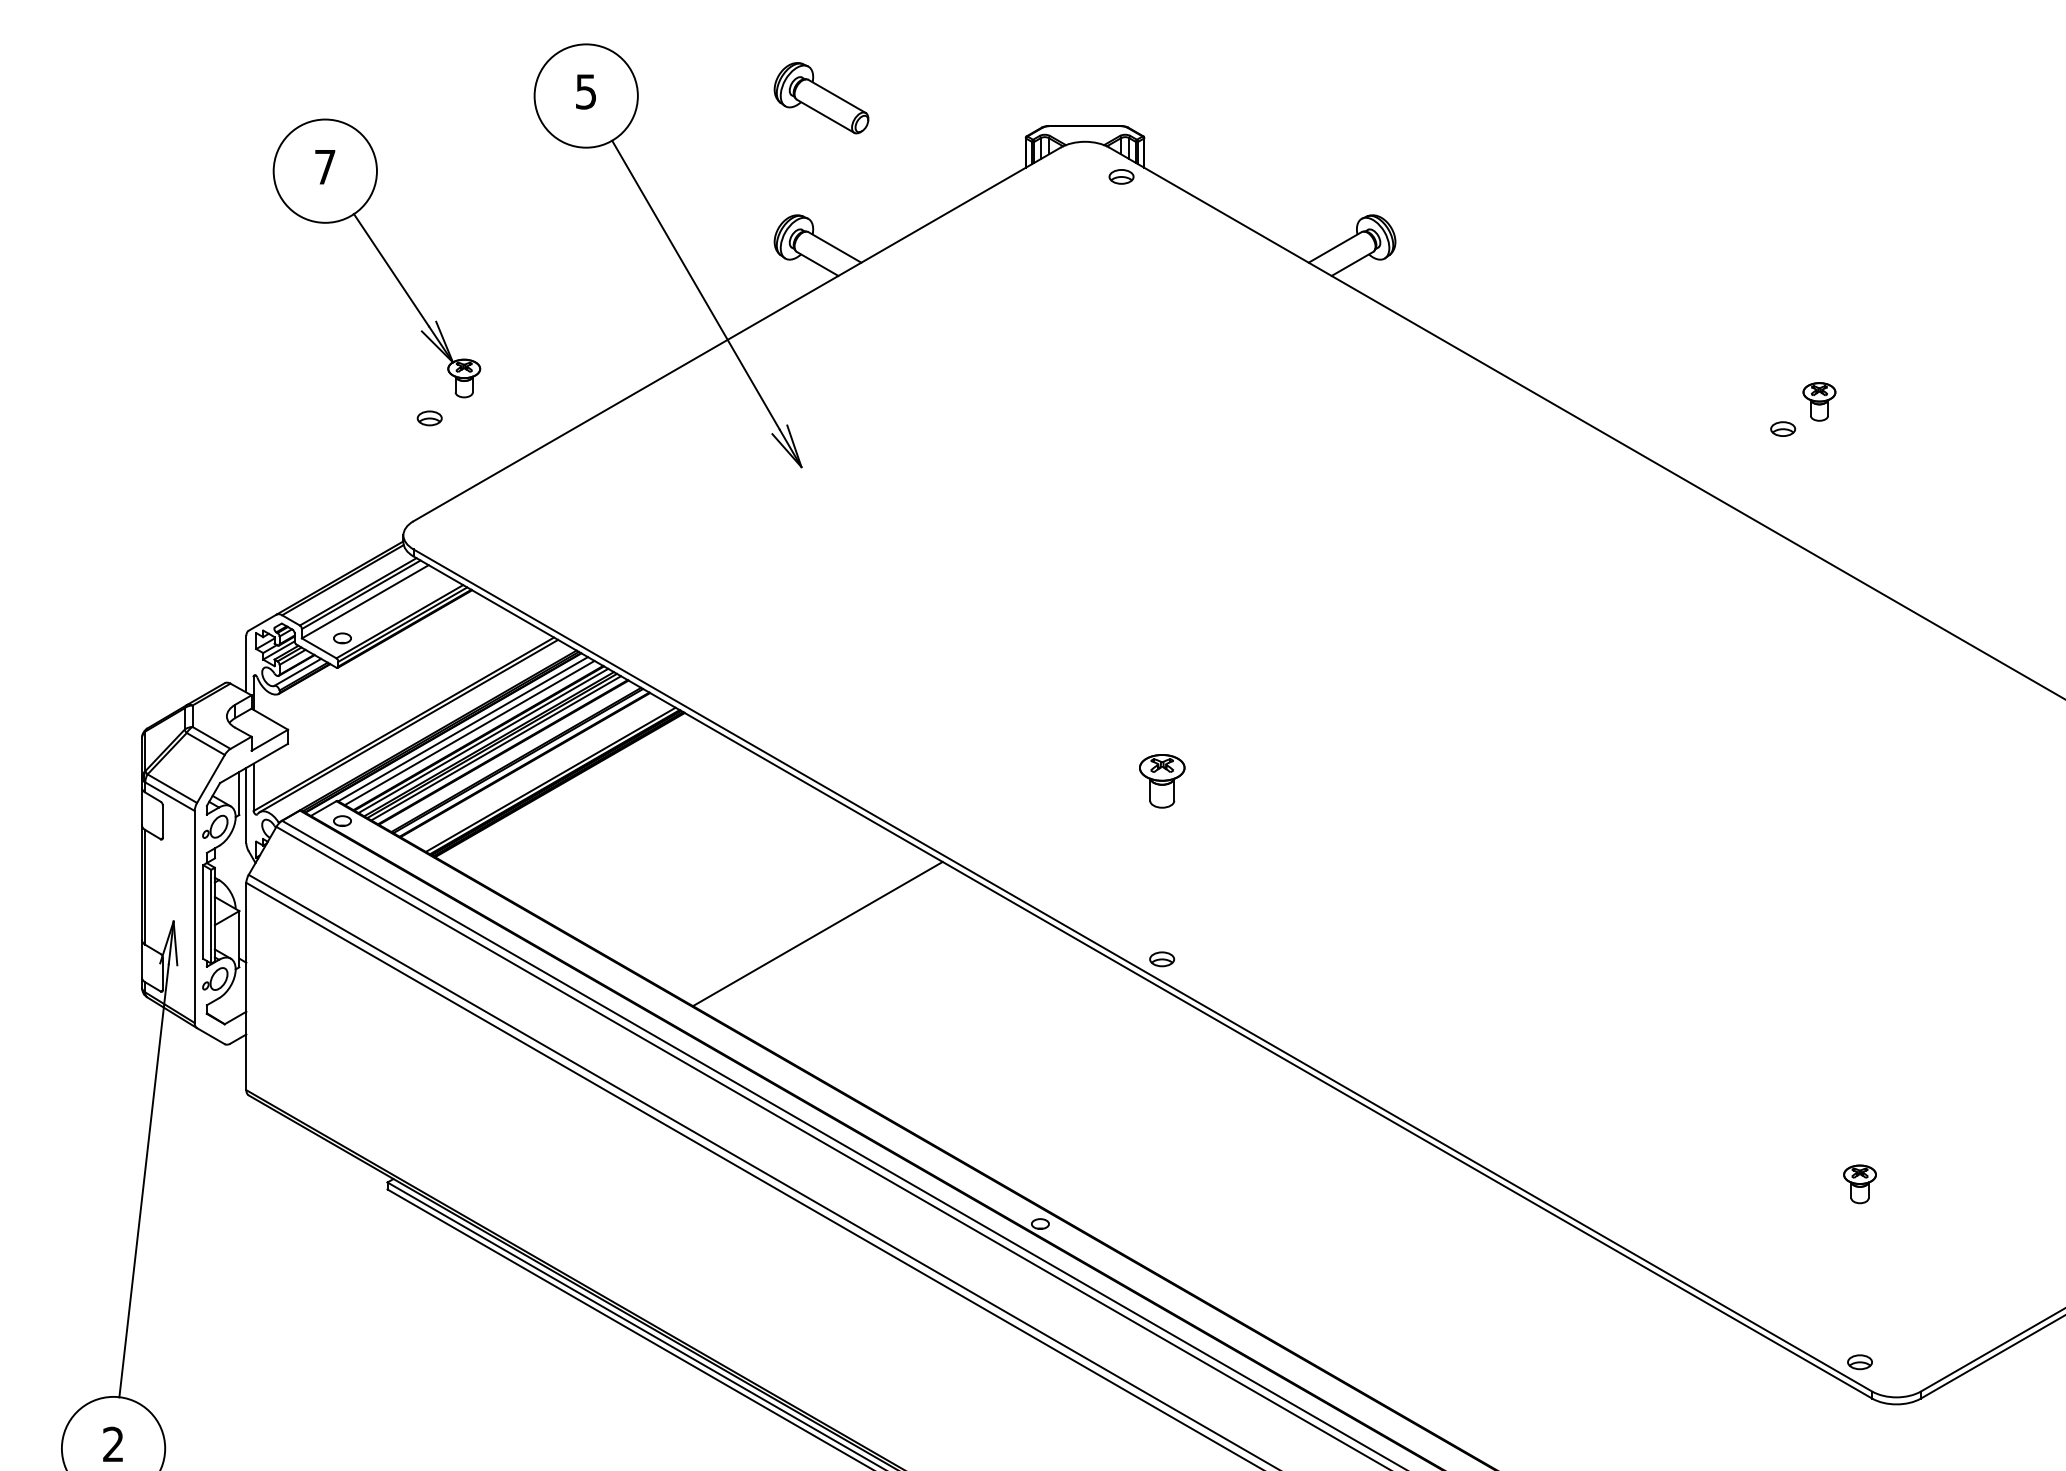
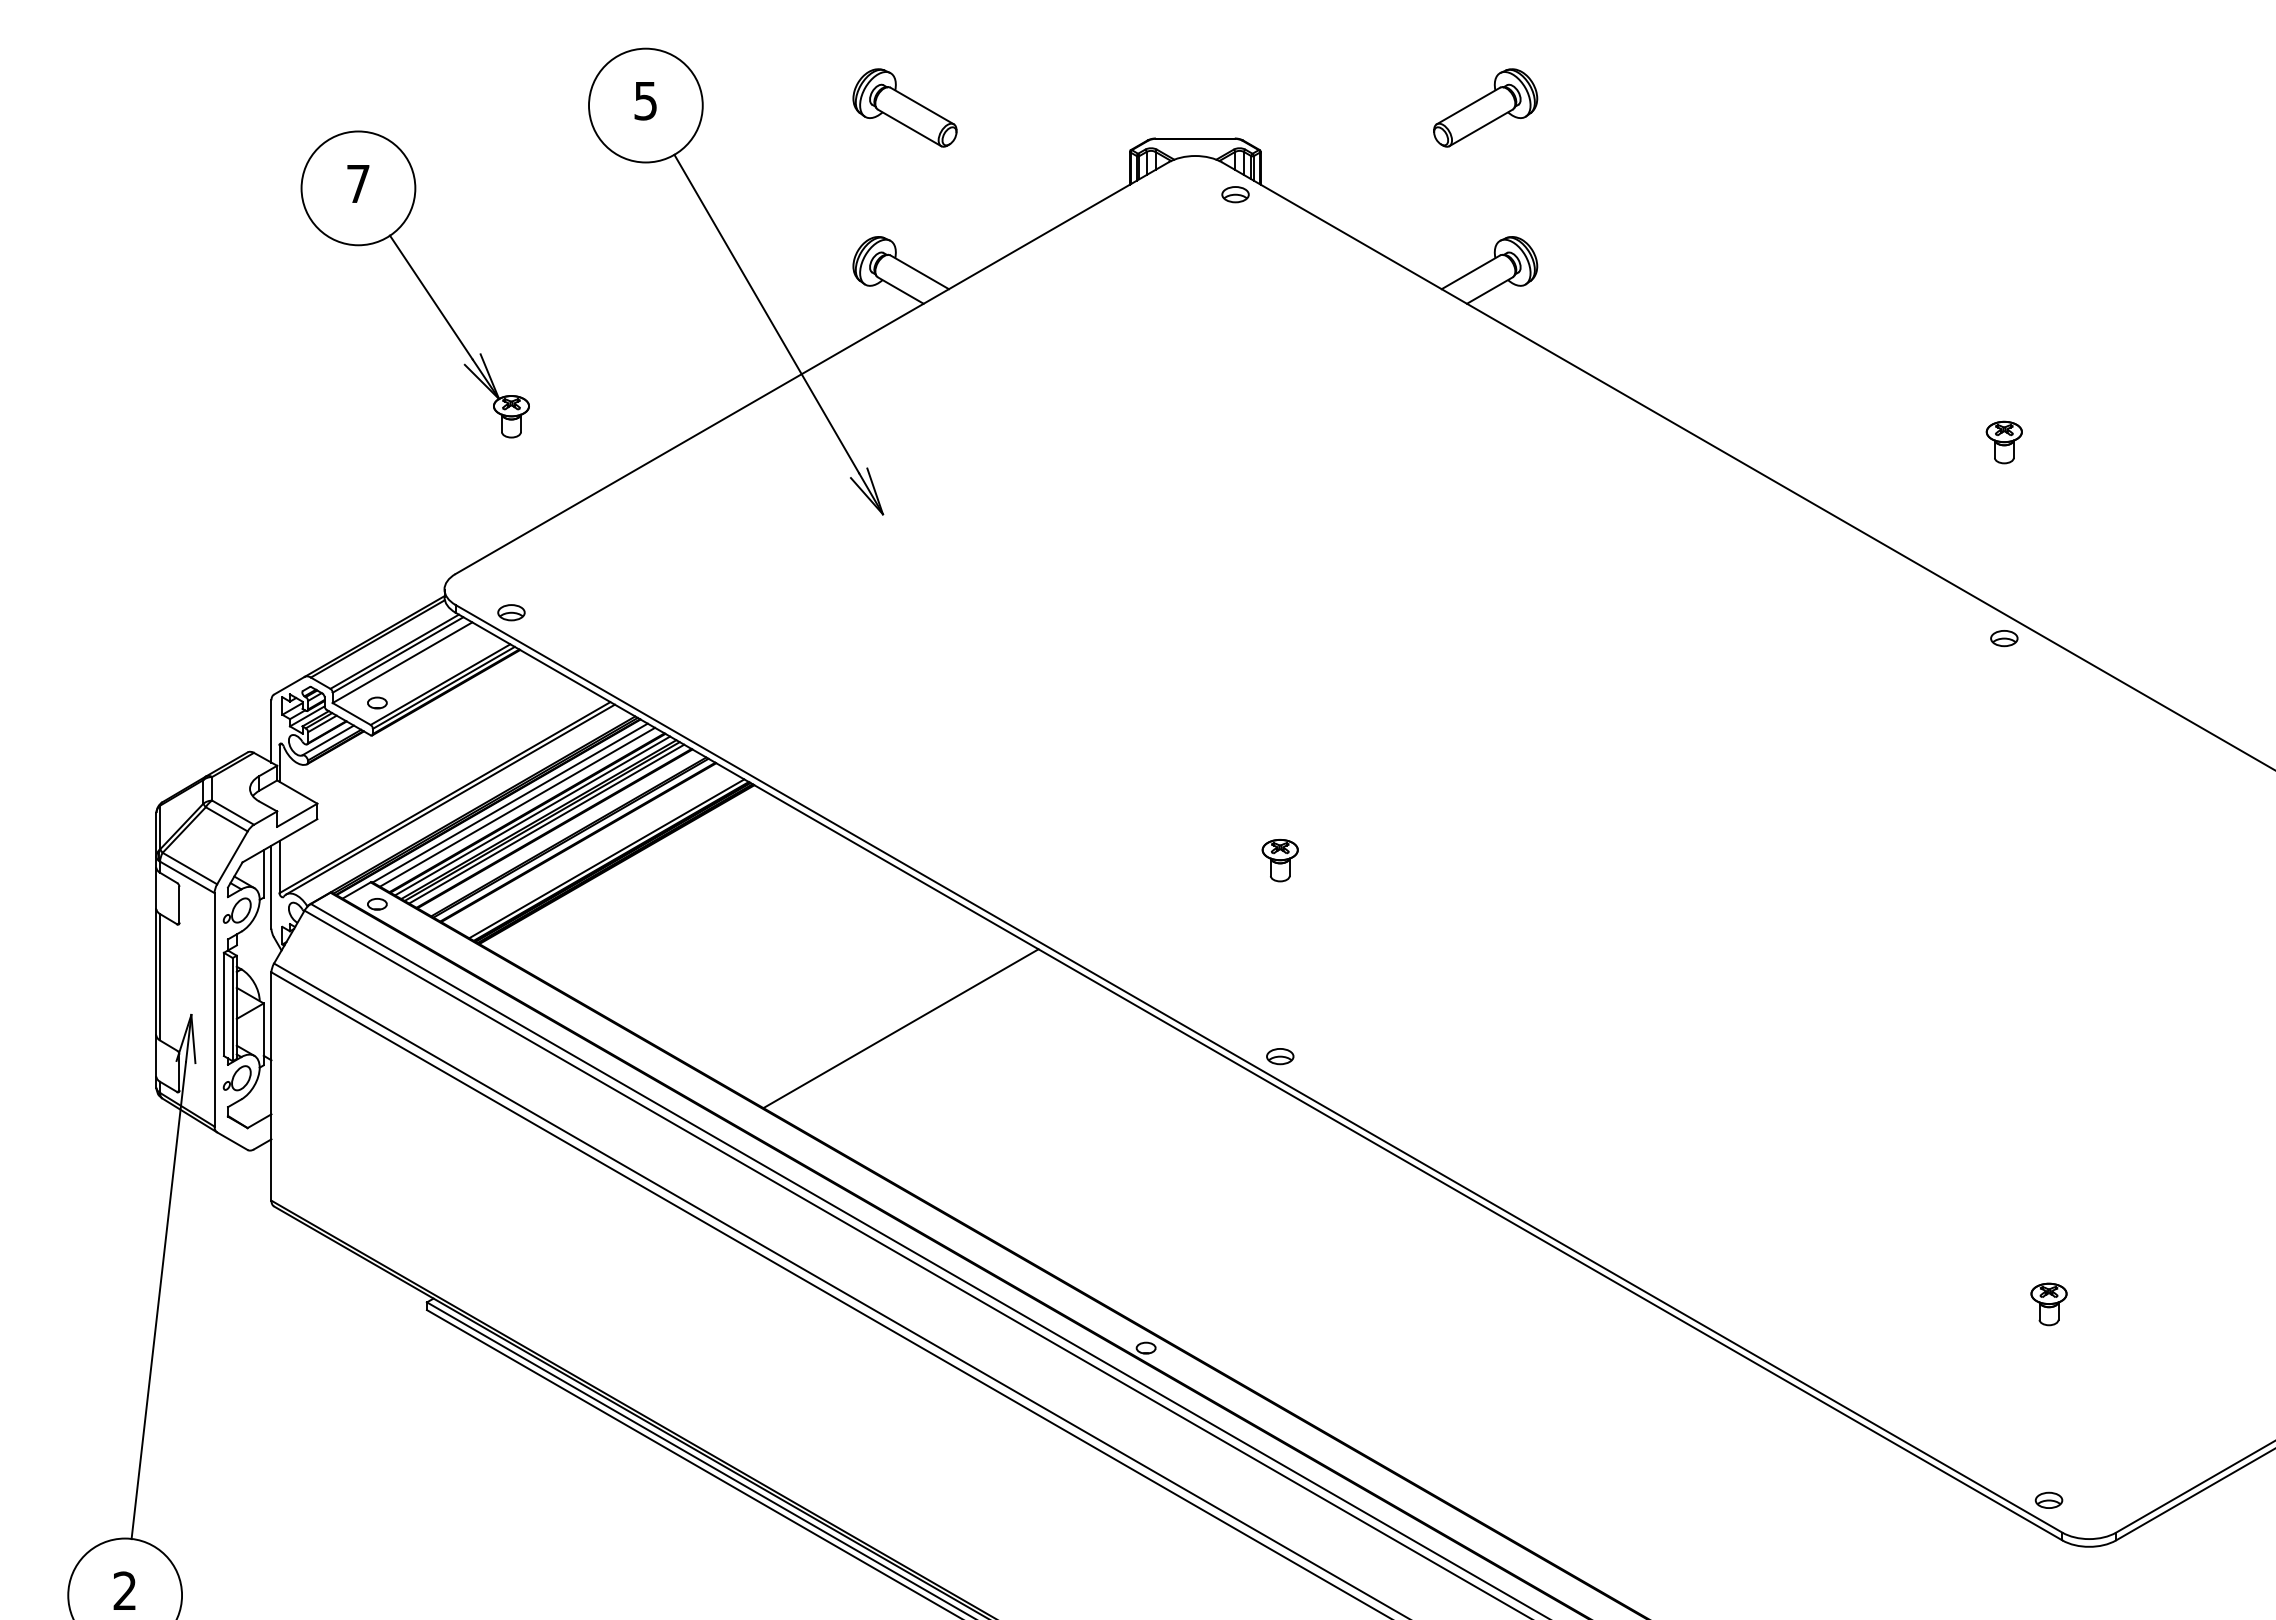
part: (1348, 97) -> (1485, 107), added
part: (429, 418) -> (511, 612), moved
part: (1783, 429) -> (2004, 638), moved
part: (1161, 781) -> (1279, 860), size x0.71

